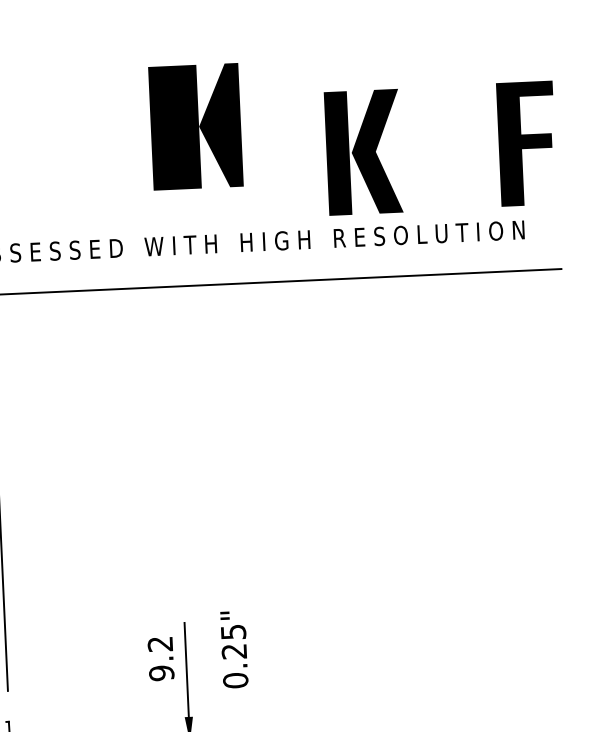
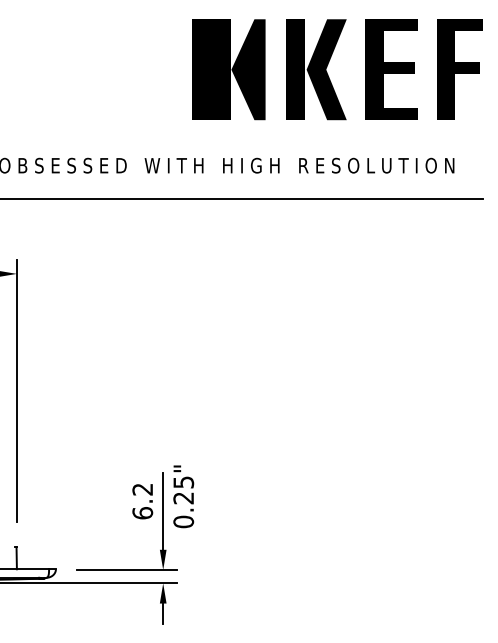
fill: (440, 115) -> (390, 69), added
part: (195, 126) -> (228, 69), moved
part: (526, 143) -> (459, 69), moved
part: (363, 152) -> (316, 69), moved
text: (234, 649) -> (183, 496), moved
text: (161, 673) -> (142, 513), 9.2 -> 6.2

